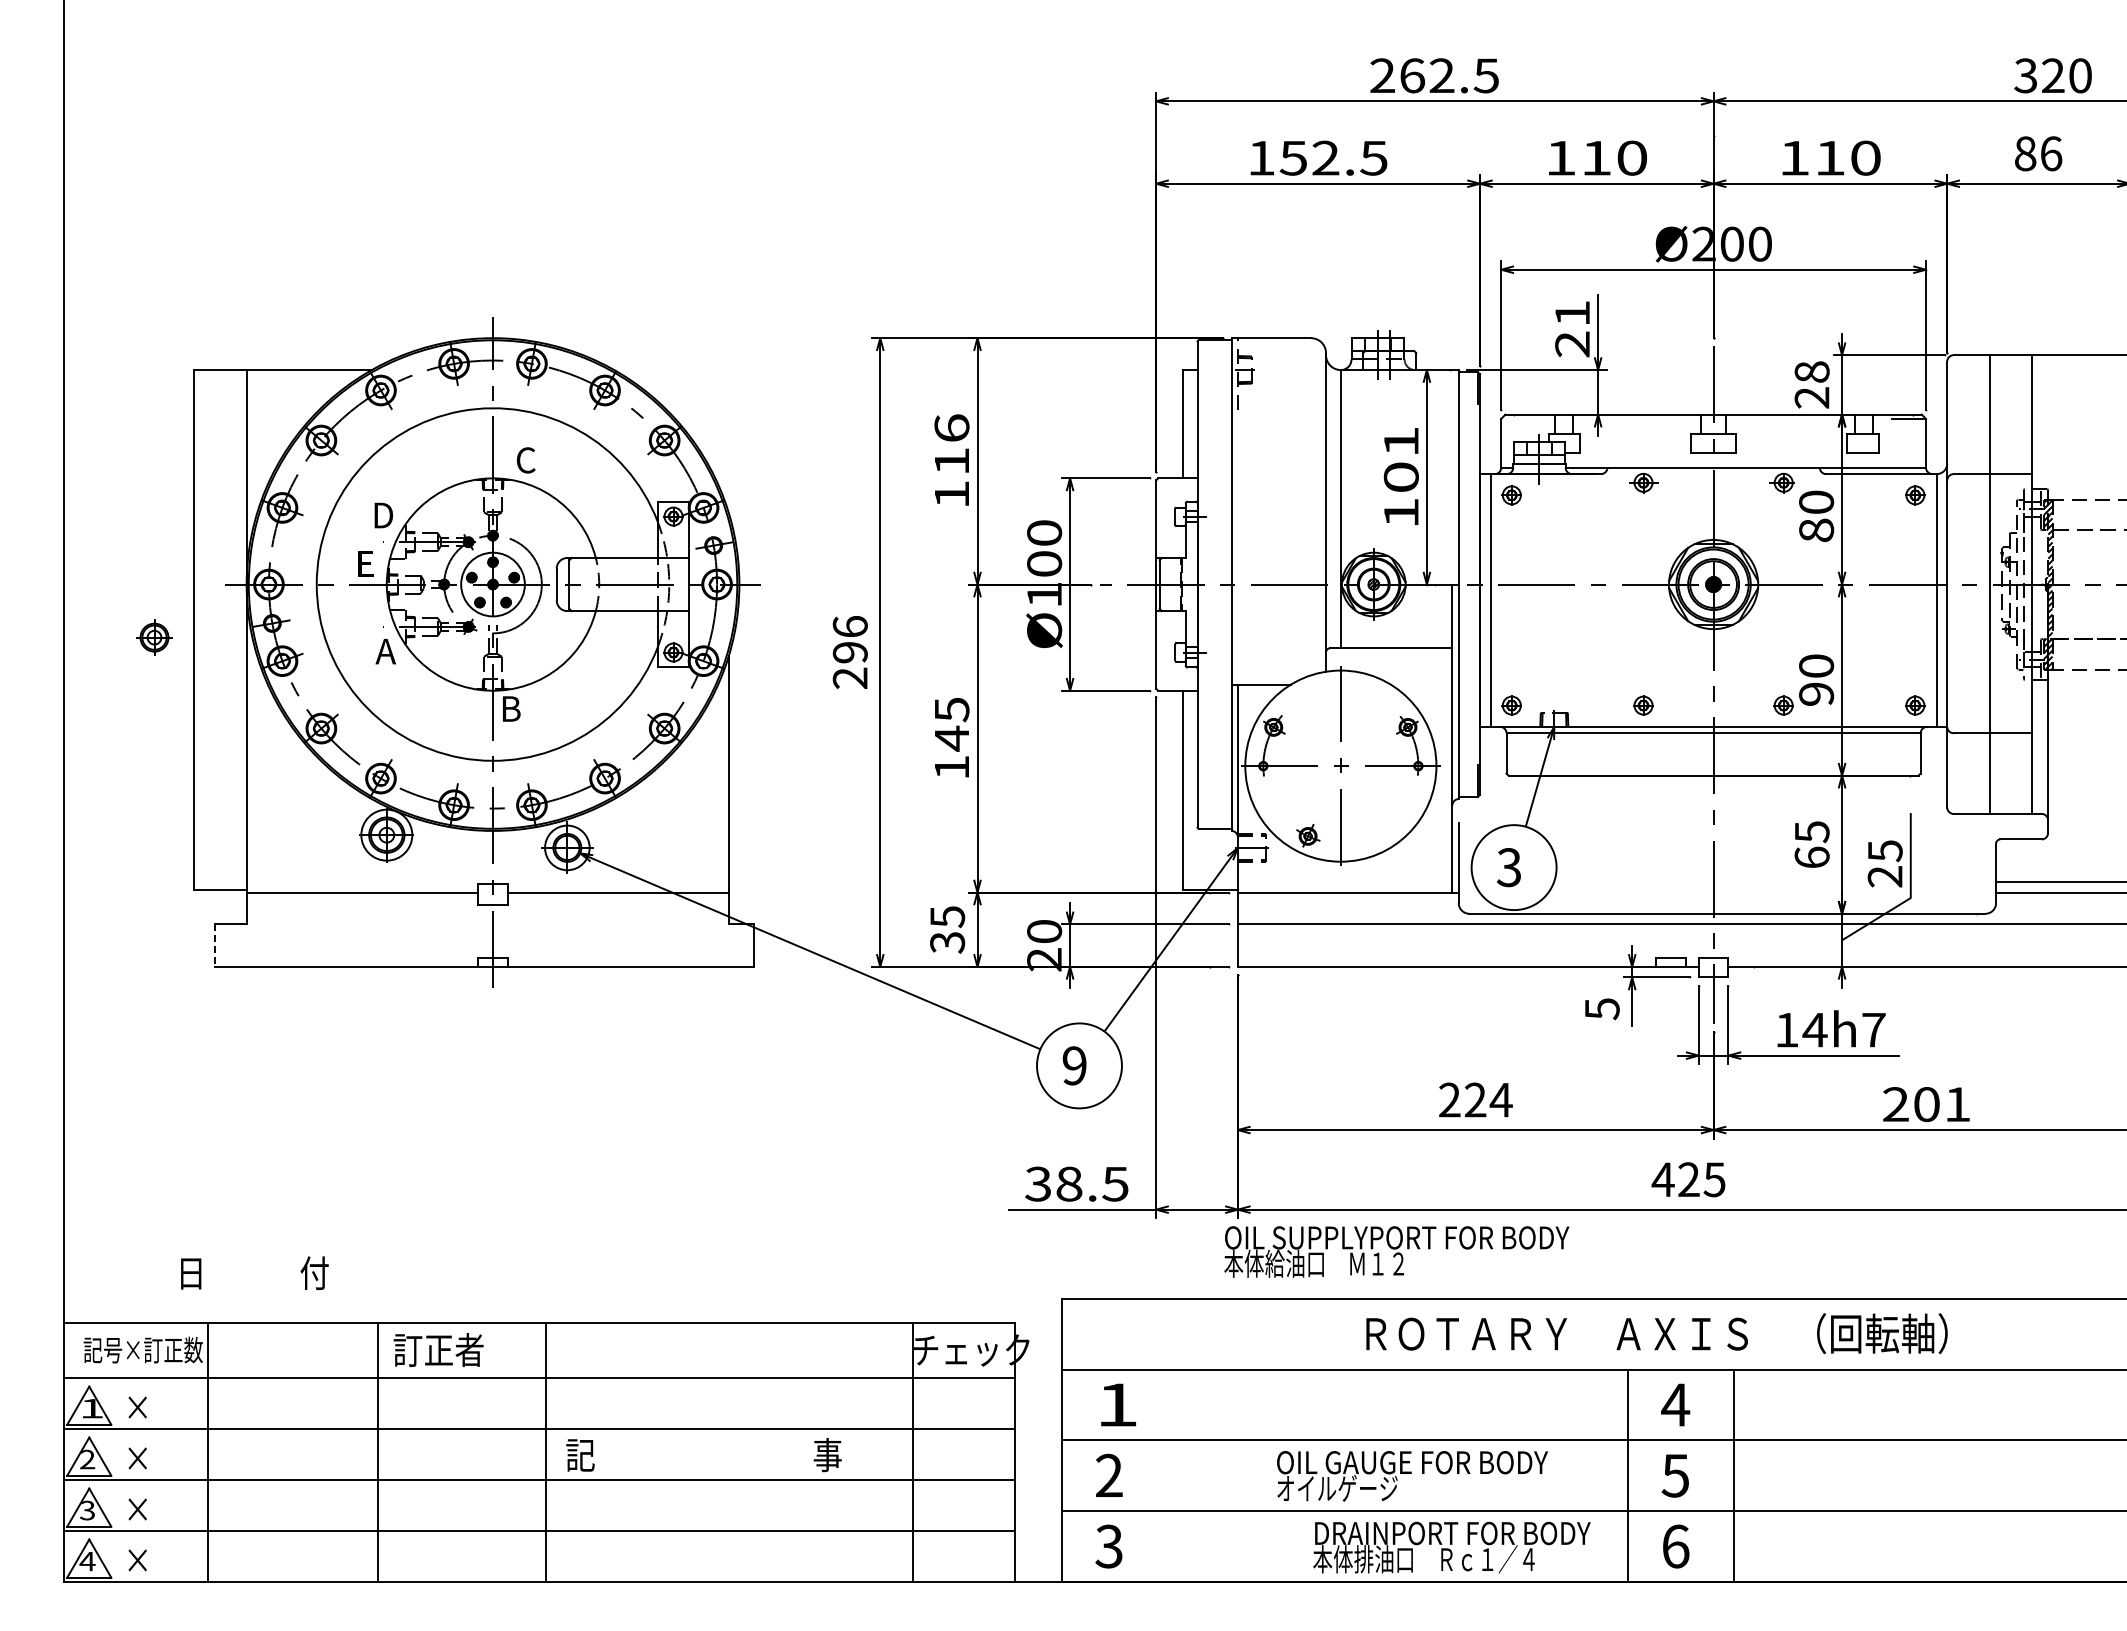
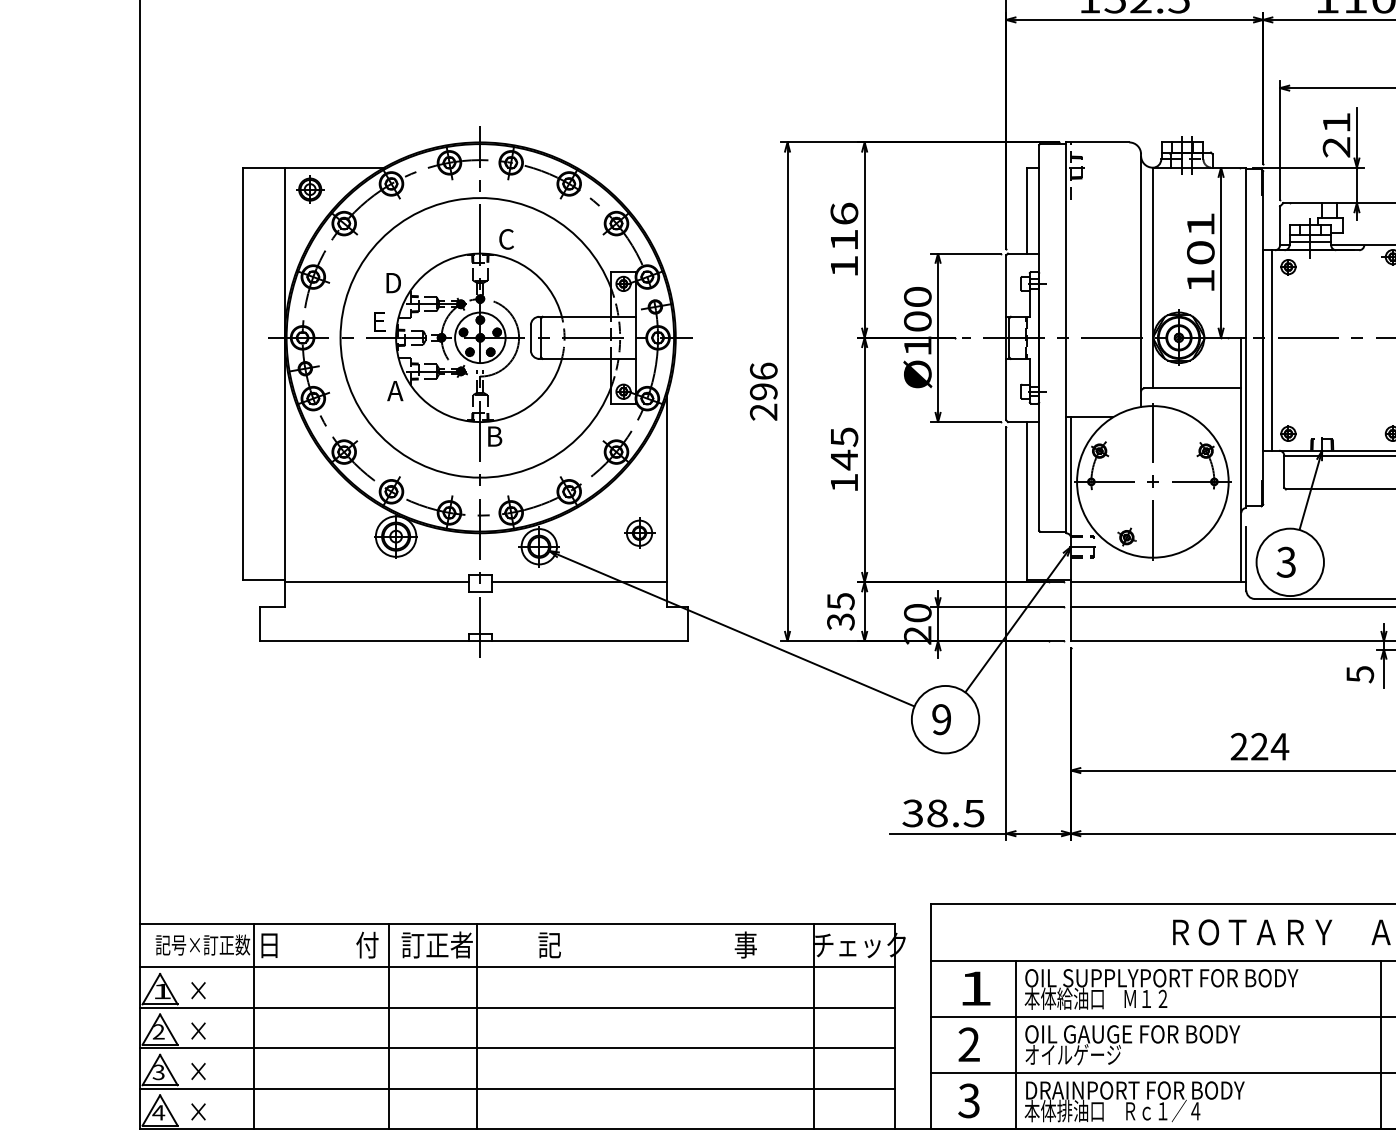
part: (154, 637) -> (310, 189), moved
part: (693, 830) -> (639, 532), added
line: (214, 946) -> (259, 624), dashed -> solid
text: (1396, 1251) -> (1161, 989), moved
text: (254, 1273) -> (319, 945), moved
line: (545, 1452) -> (476, 1026), moved
text: (703, 1455) -> (647, 945), moved
line: (1167, 1475) -> (1015, 1044), added
text: (1412, 1476) -> (1132, 1045), moved
text: (1451, 1547) -> (1134, 1101), moved

